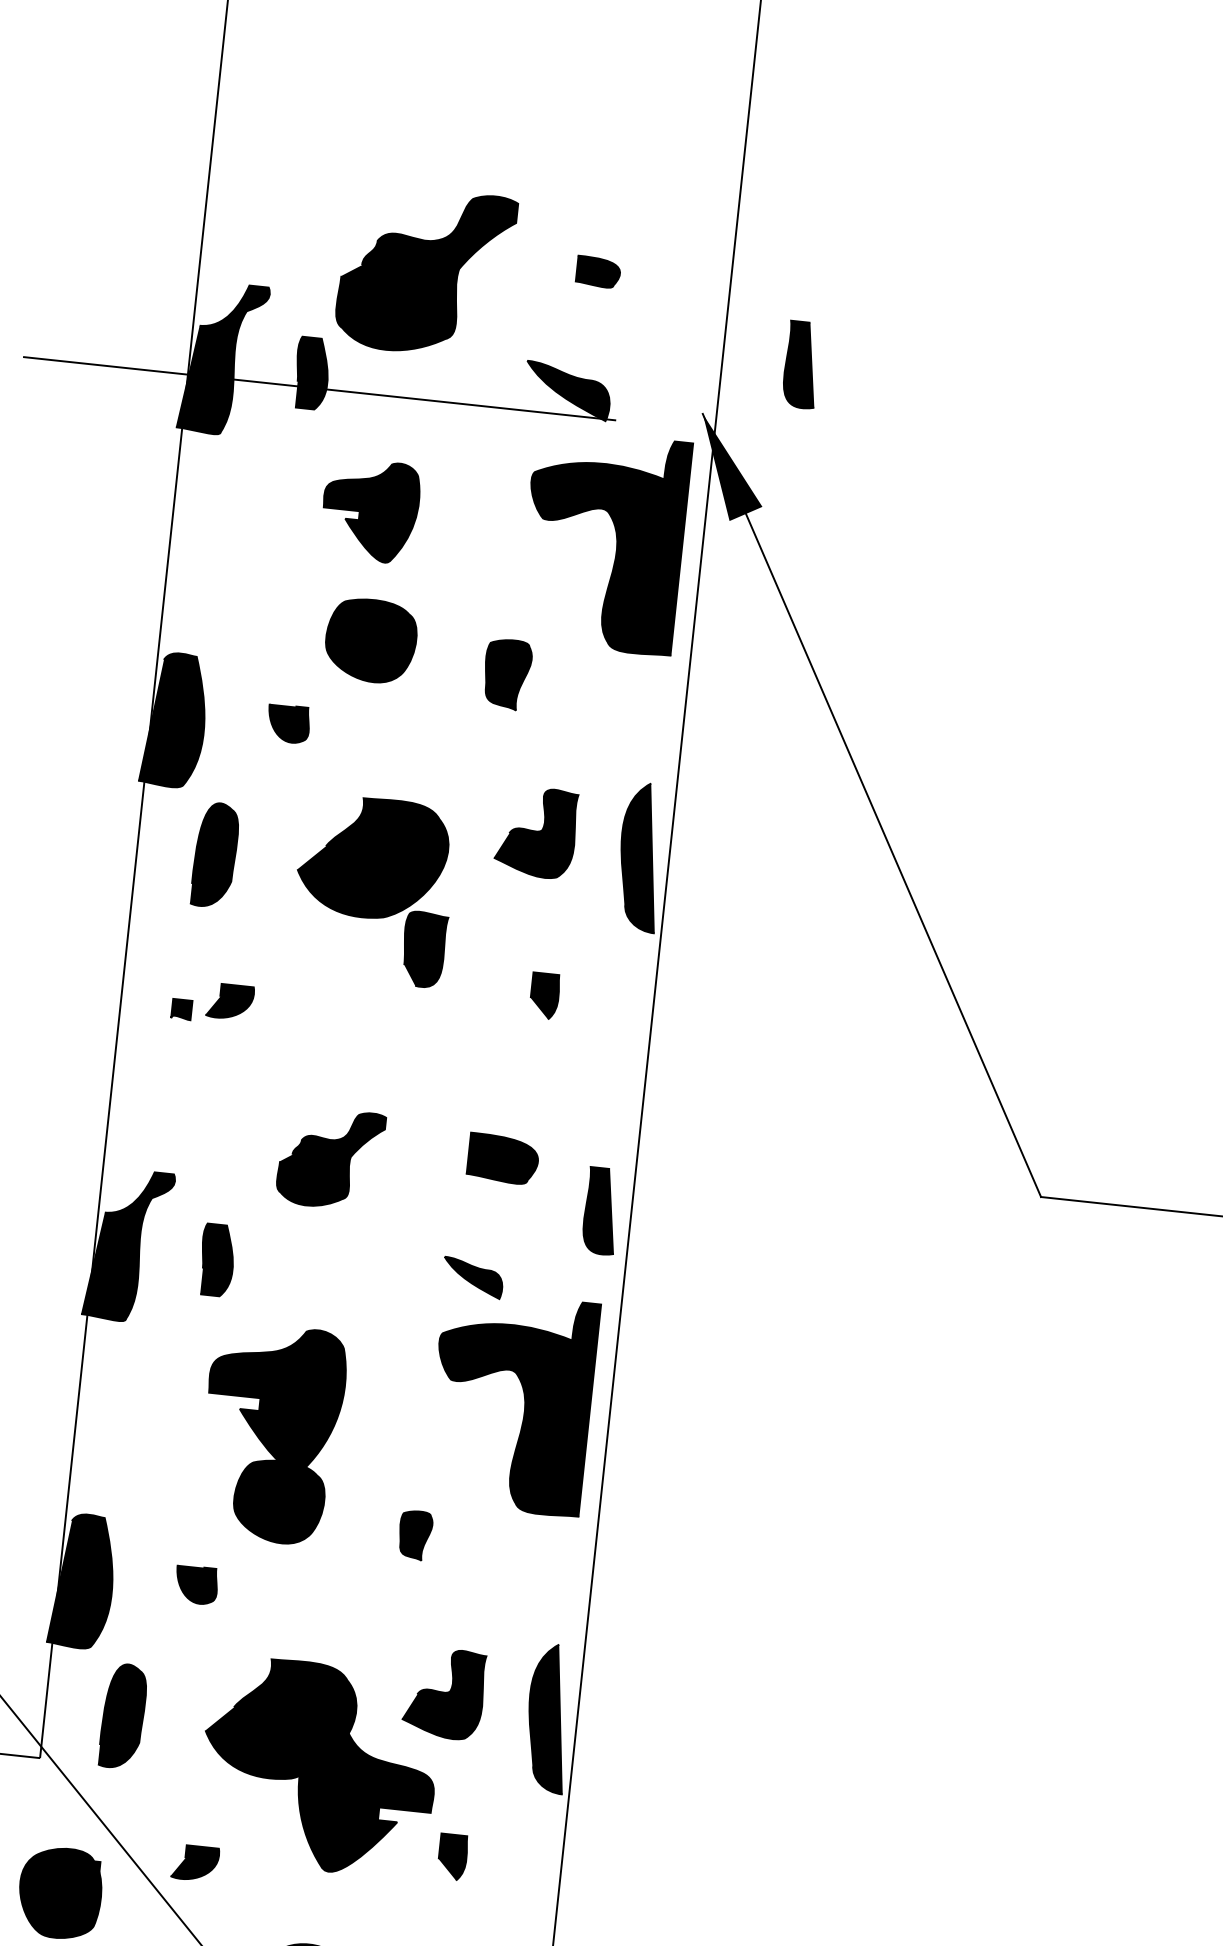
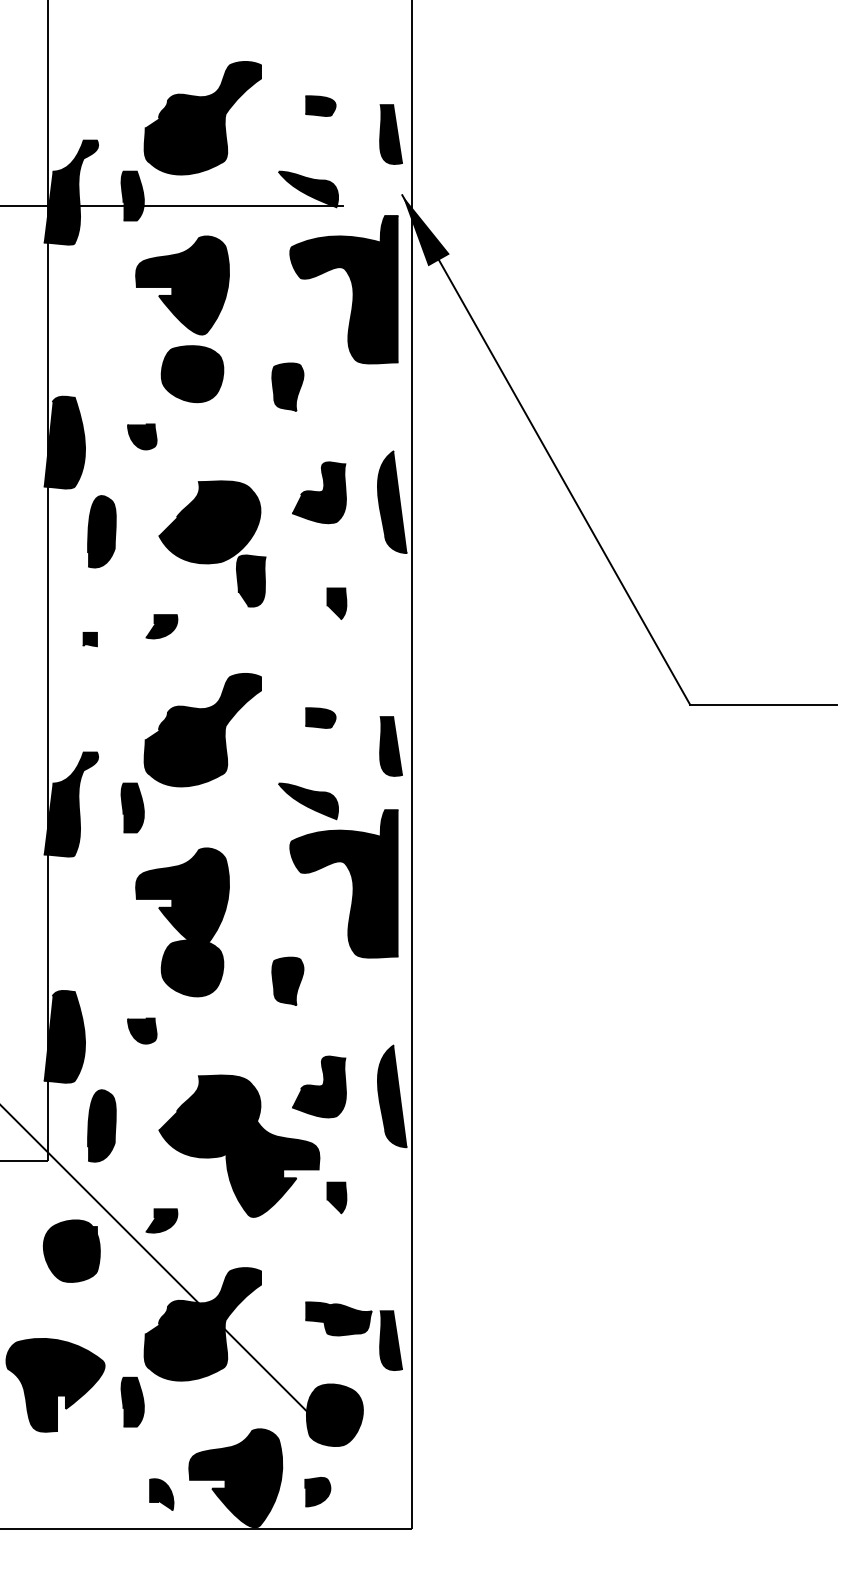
part: (800, 364) -> (390, 134), moved
part: (370, 510) -> (182, 285), size x1.43
part: (229, 1001) -> (161, 626), moved
part: (330, 1158) -> (202, 730), size x1.67
part: (503, 1158) -> (320, 717), size x0.62
part: (472, 1278) -> (308, 801), size x1.43
part: (414, 1534) -> (287, 980), size x1.43

